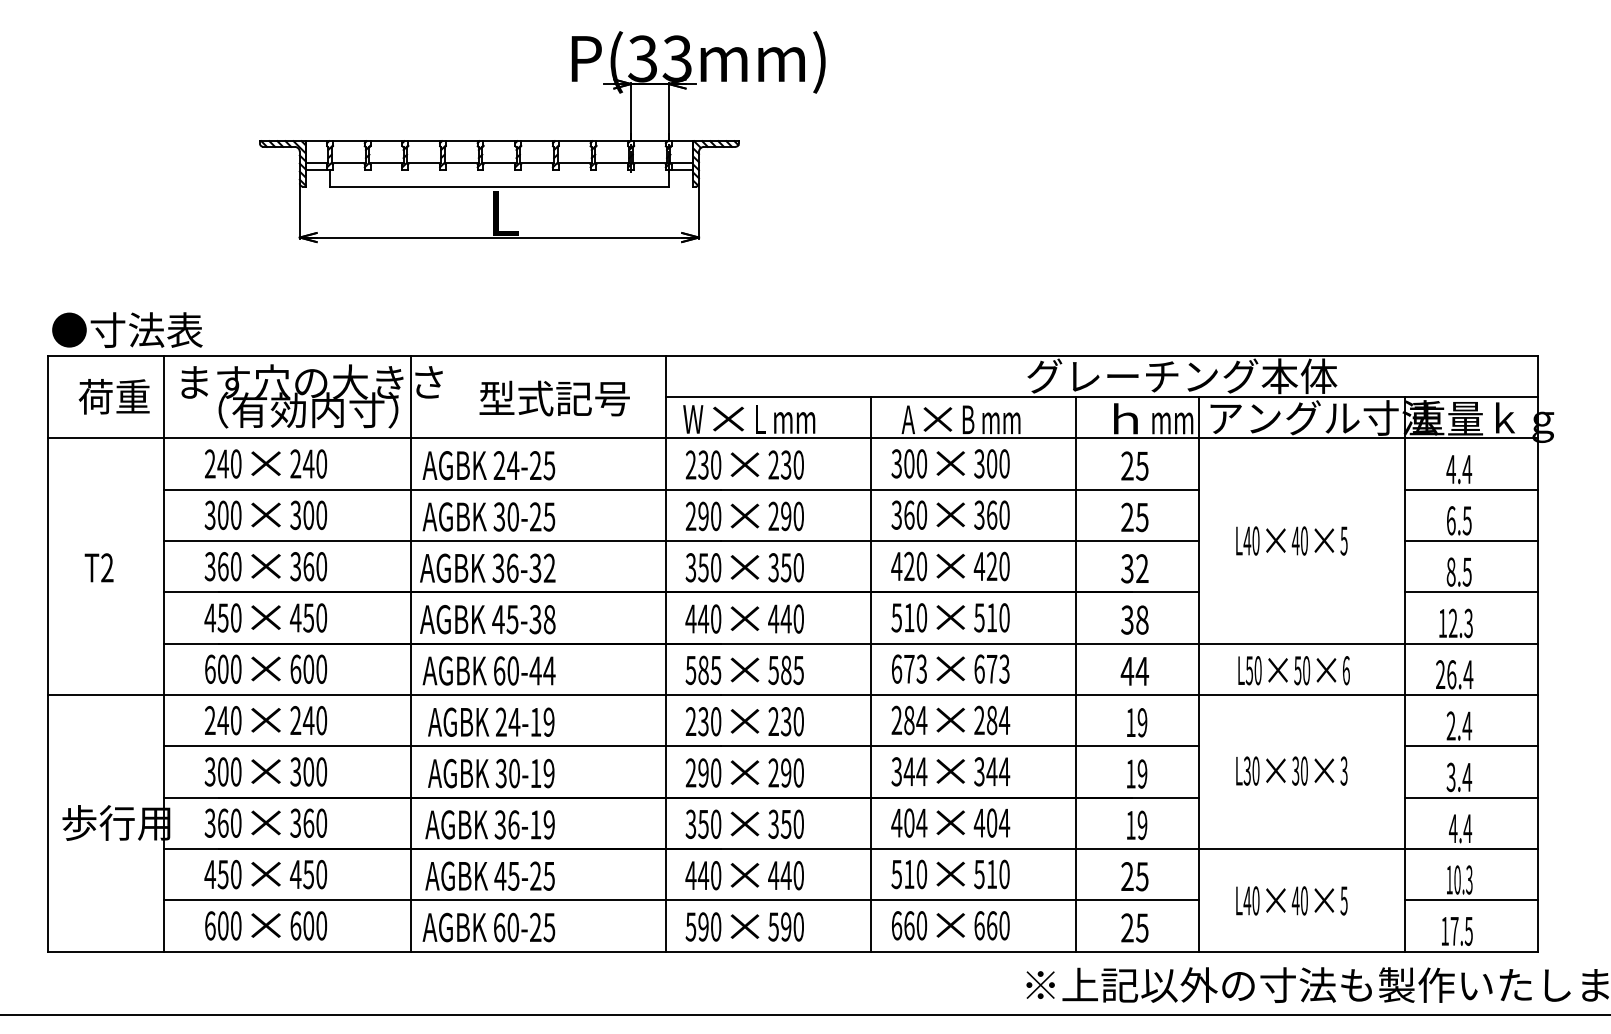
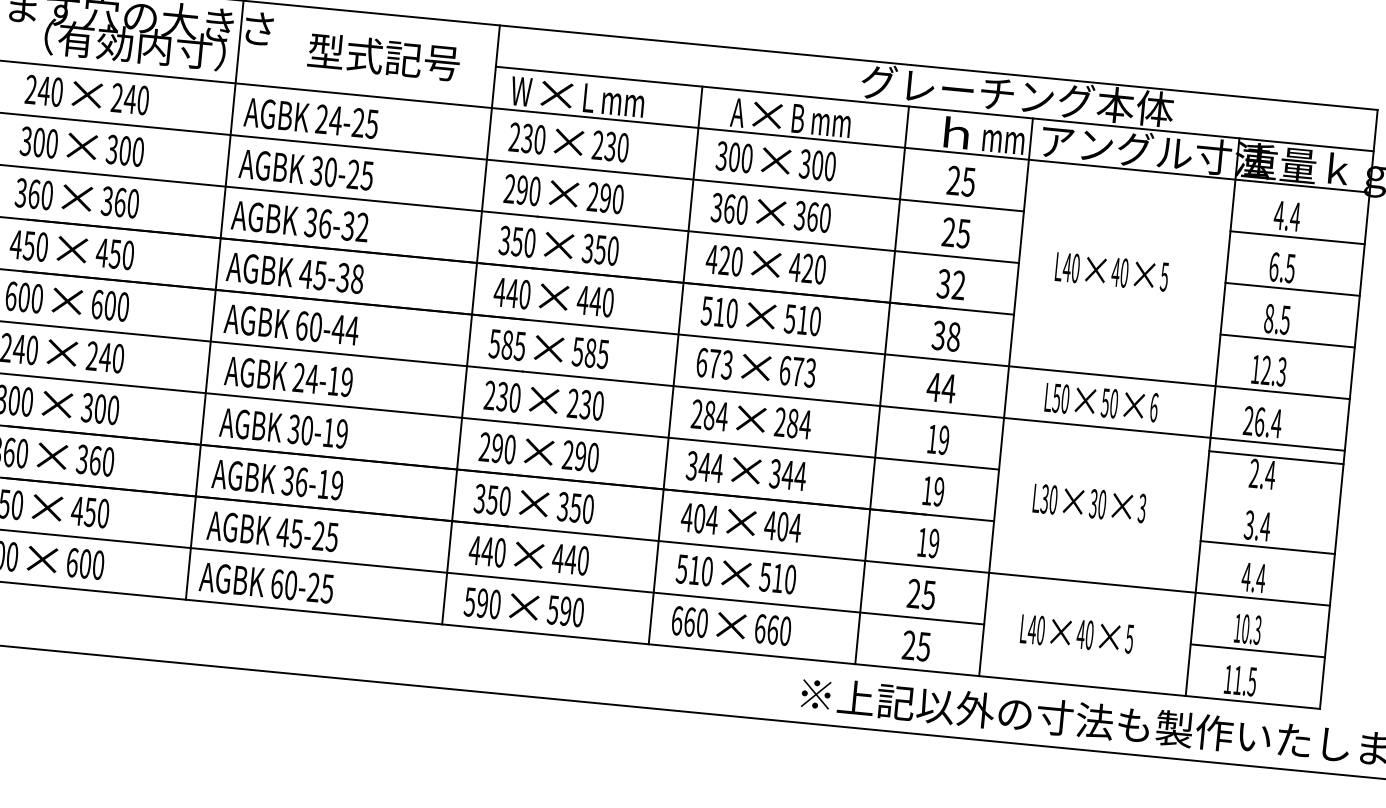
line: (1471, 746) -> (1276, 457), moved
text: (1454, 931) -> (1237, 680), 17.5 -> 11.5

